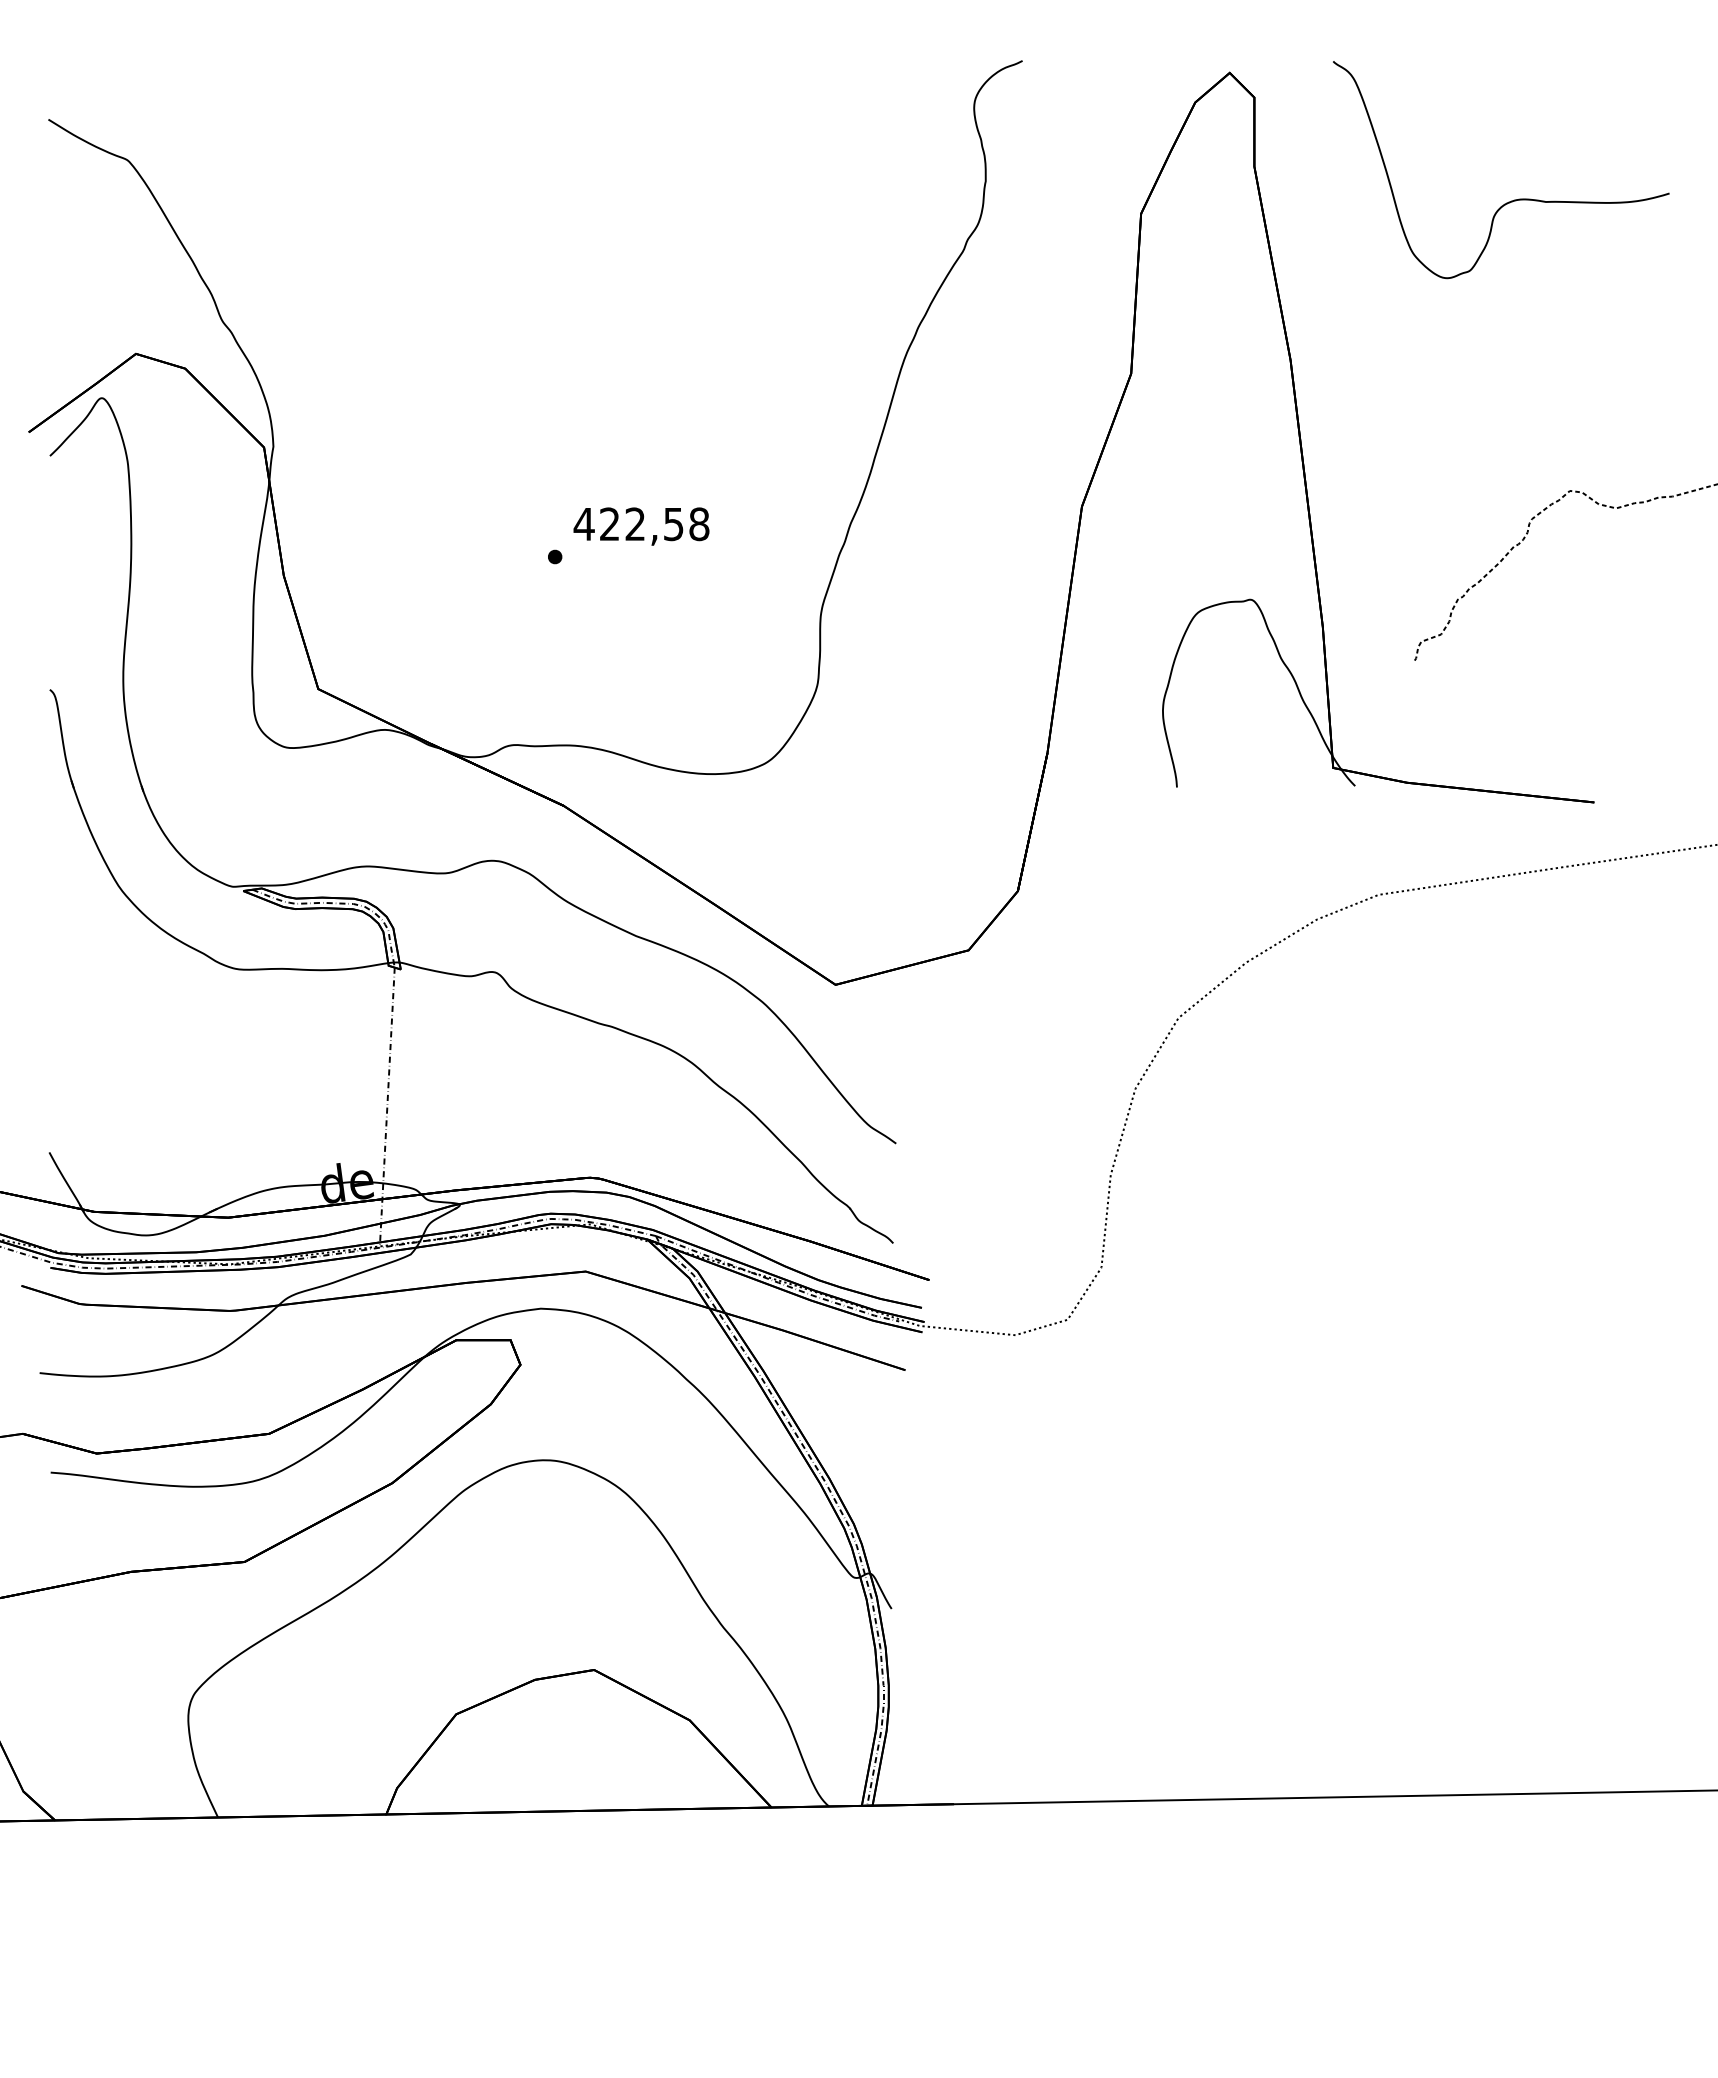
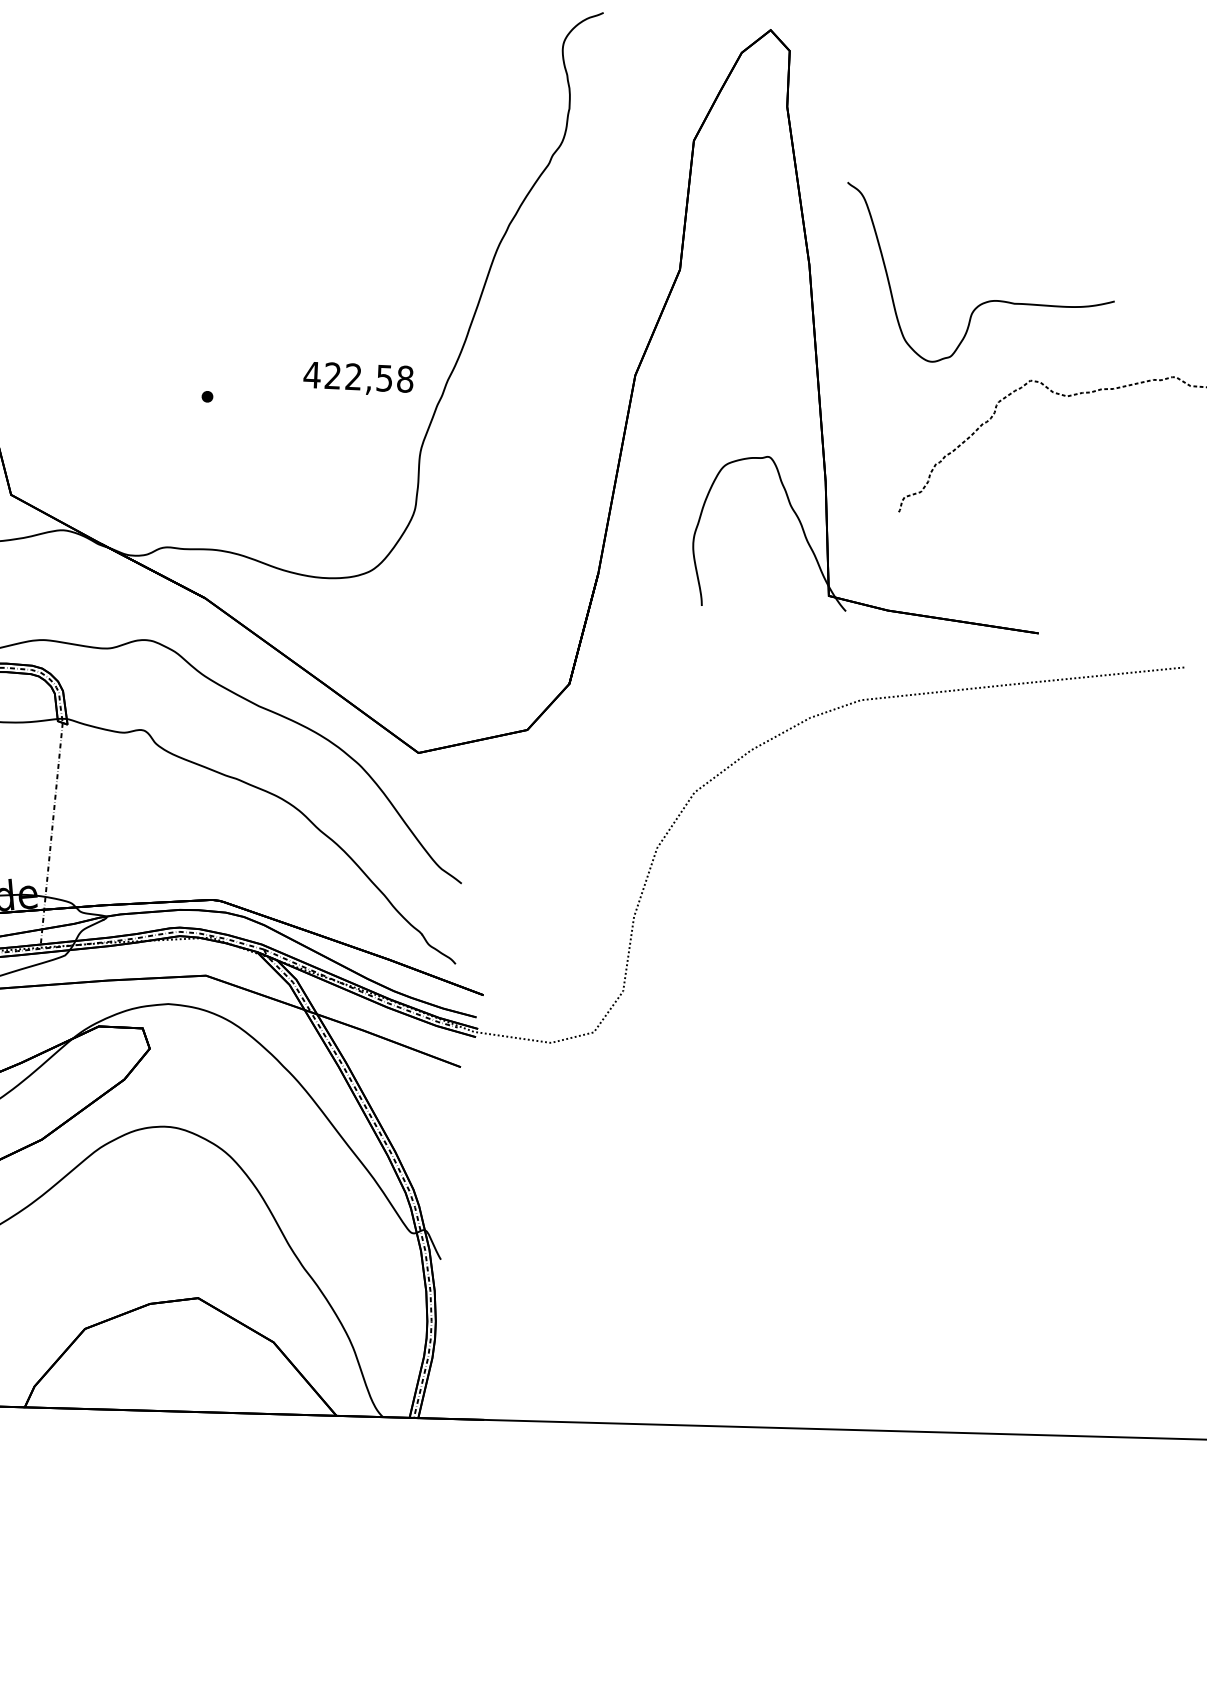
curve: (1511, 200) -> (986, 301), moved
text: (641, 526) -> (358, 378), moved

